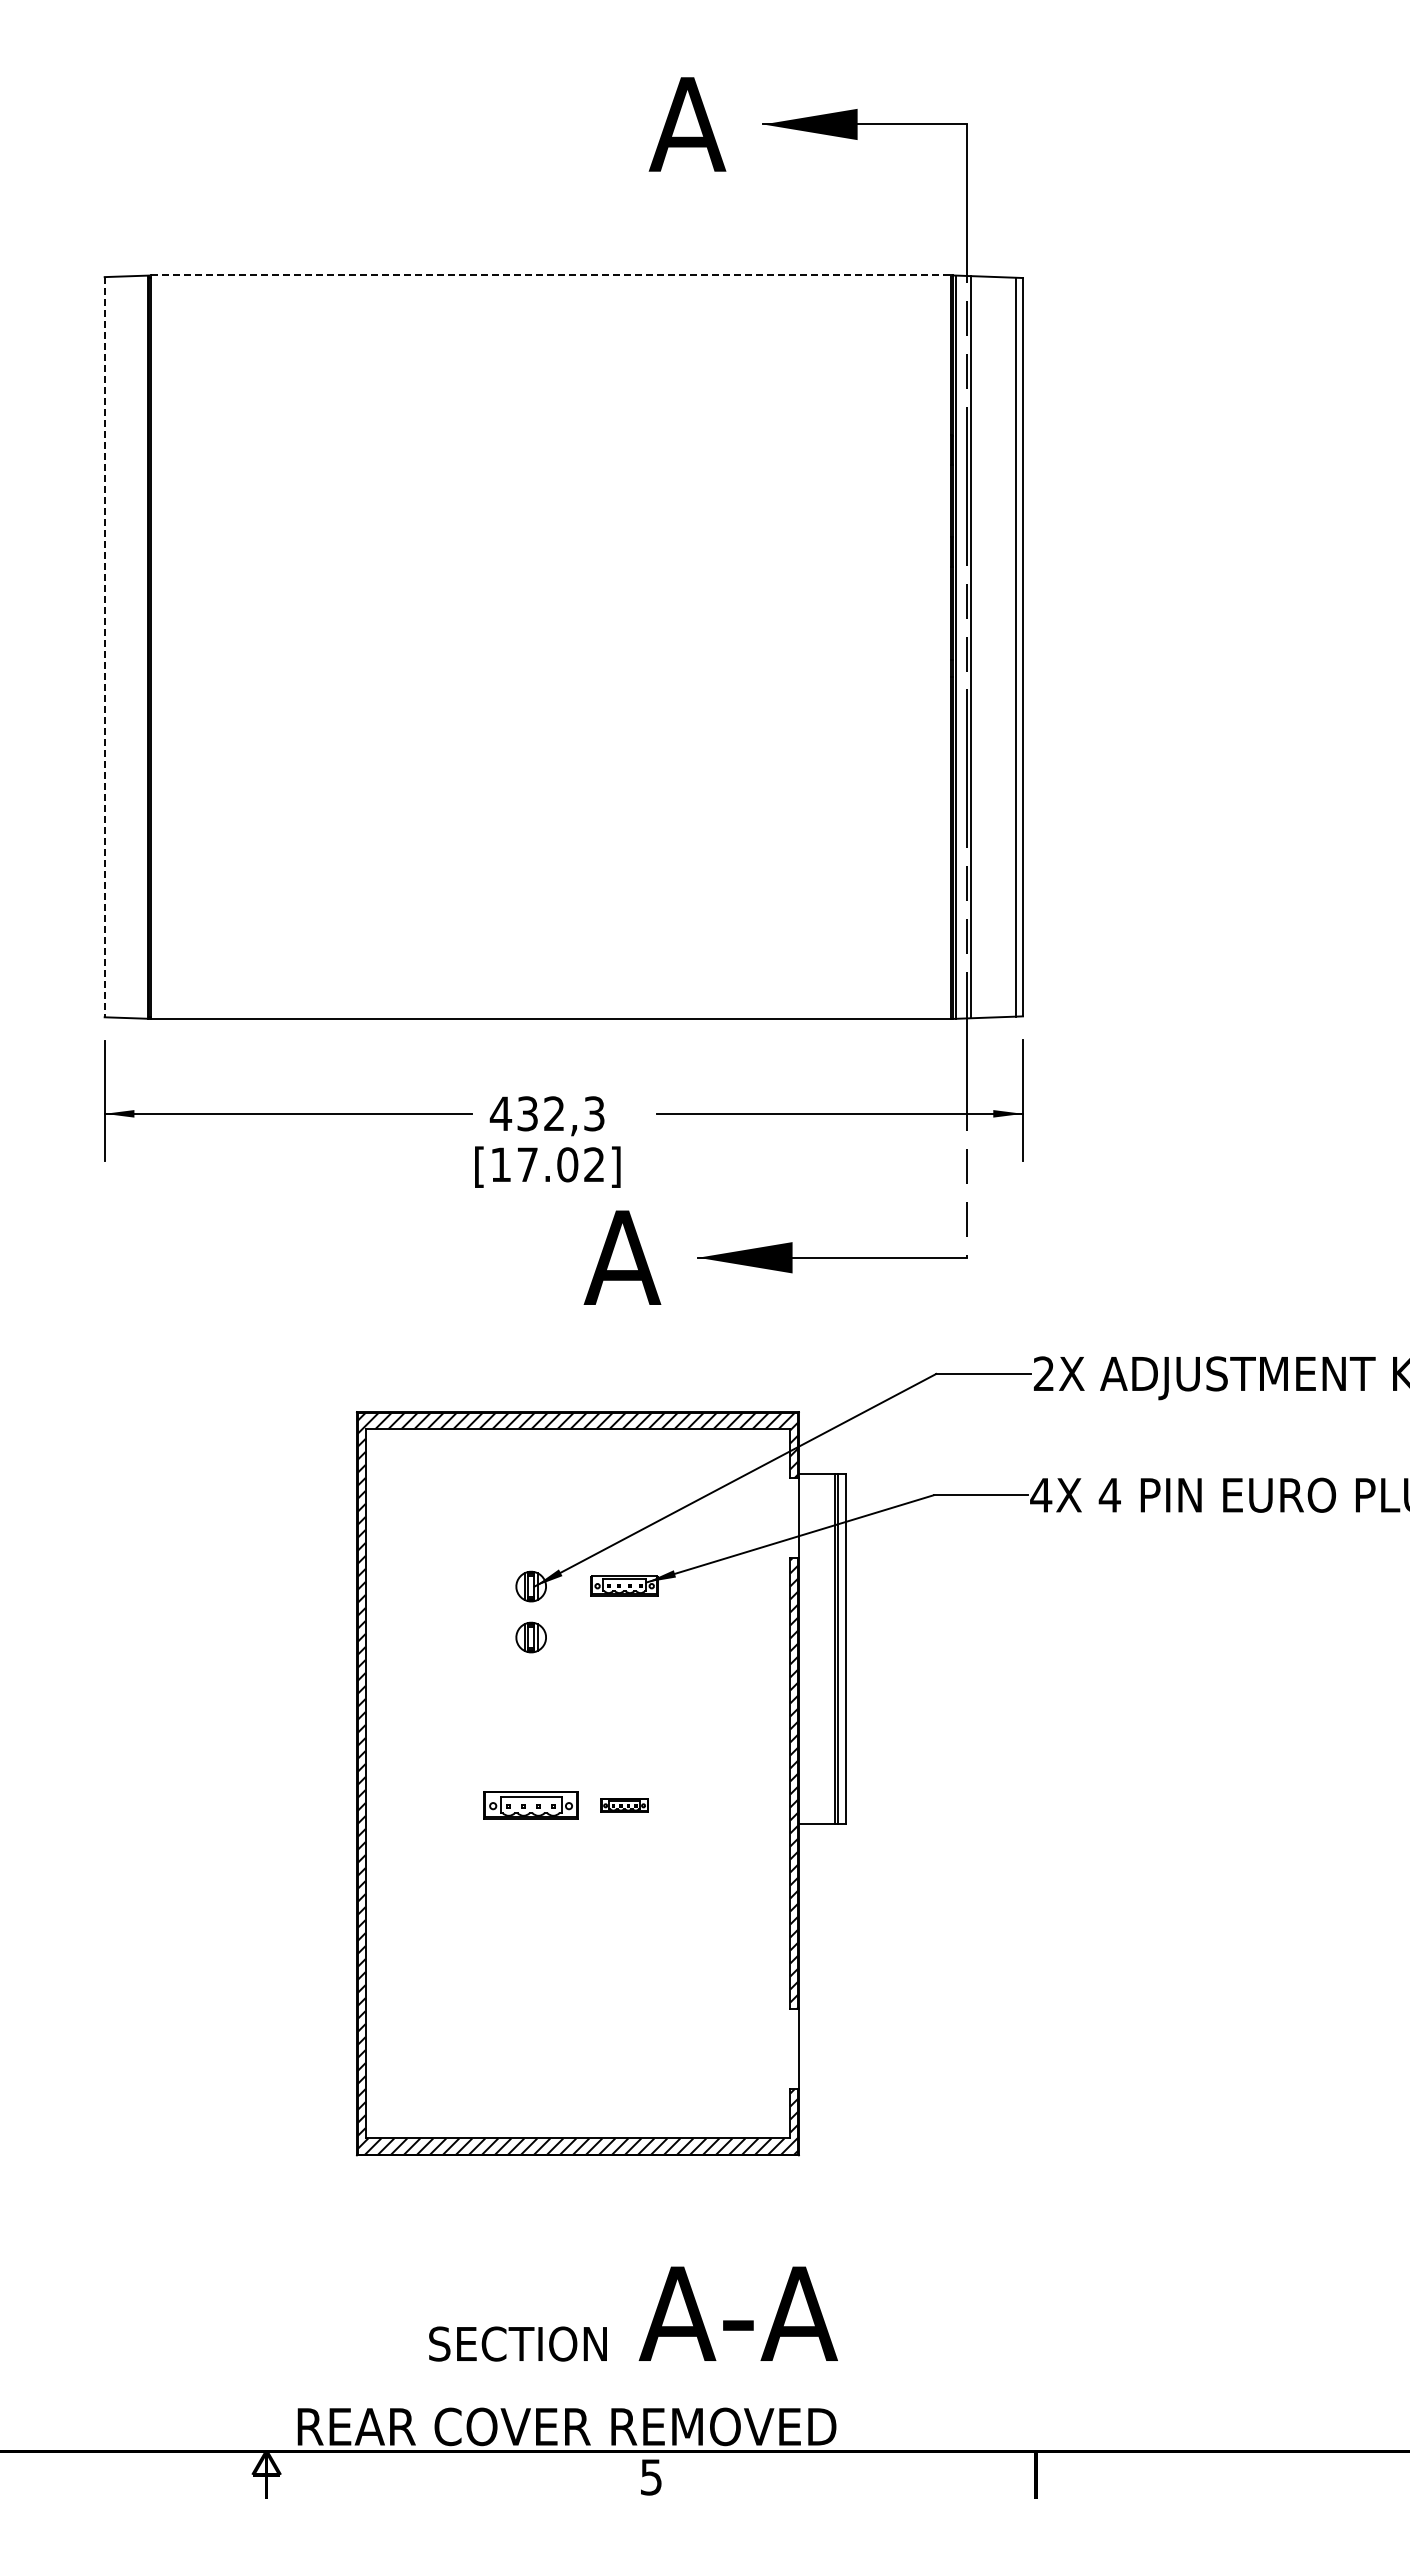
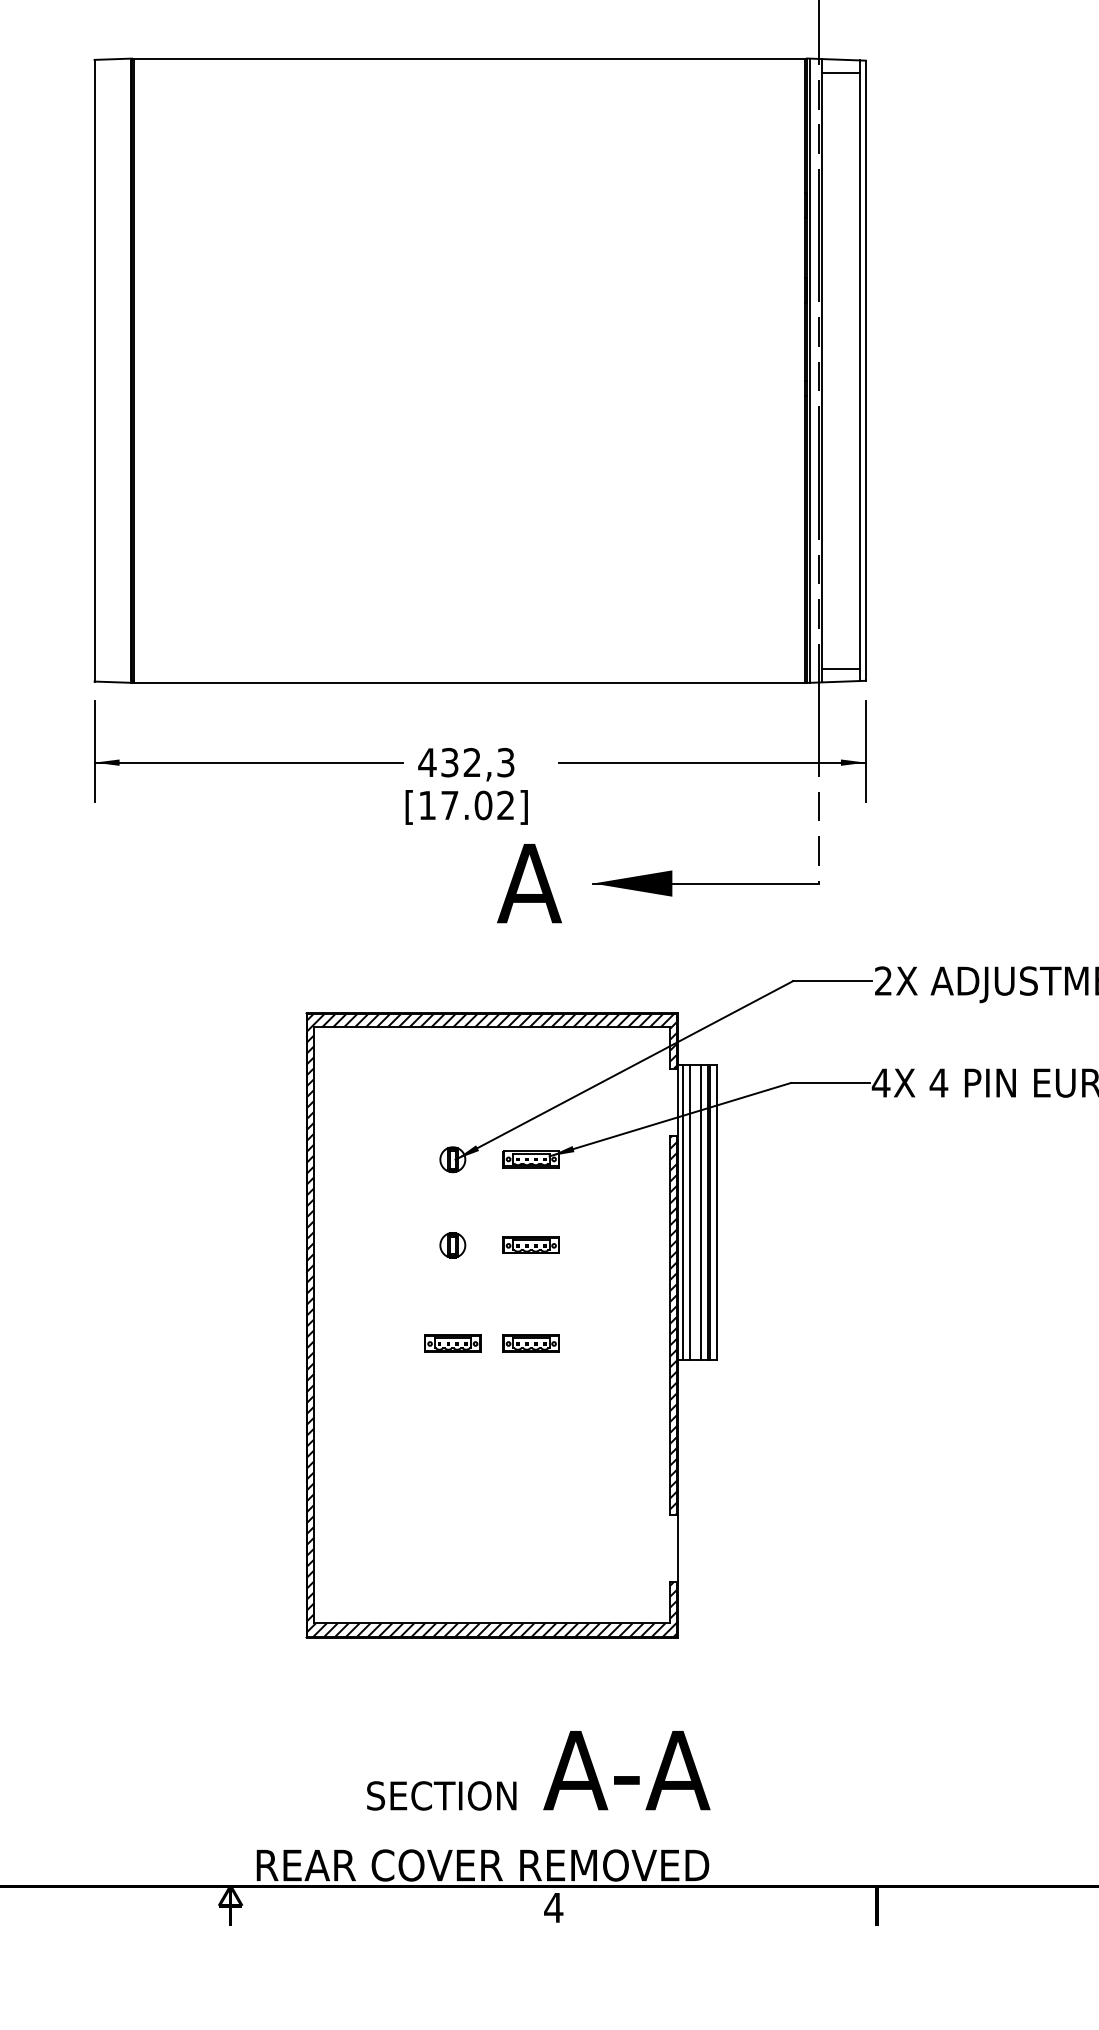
line: (551, 275) -> (469, 58), dashed -> solid
line: (993, 292) -> (841, 72), added
line: (104, 647) -> (94, 370), dashed -> solid
line: (993, 1001) -> (841, 668), added
part: (530, 1637) -> (452, 1245), moved
line: (805, 1649) -> (683, 1212), added
line: (813, 1649) -> (689, 1212), added
line: (826, 1649) -> (700, 1212), added
part: (624, 1688) -> (531, 1245), added
part: (531, 1805) -> (453, 1343), size x0.71
part: (624, 1805) -> (531, 1343), size x1.43
text: (650, 2477) -> (553, 1908), 5 -> 4

